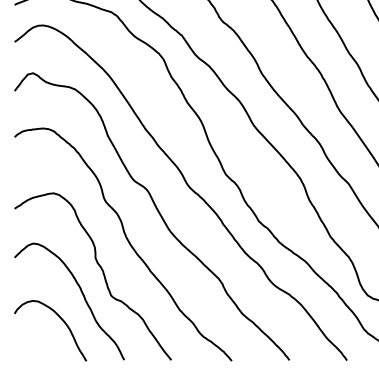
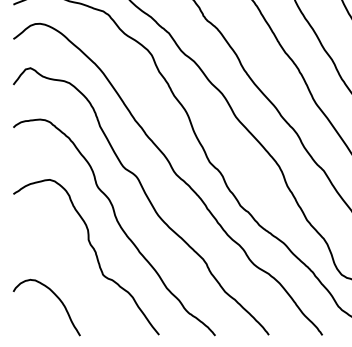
curve: (83, 298) -> (77, 277), removed

